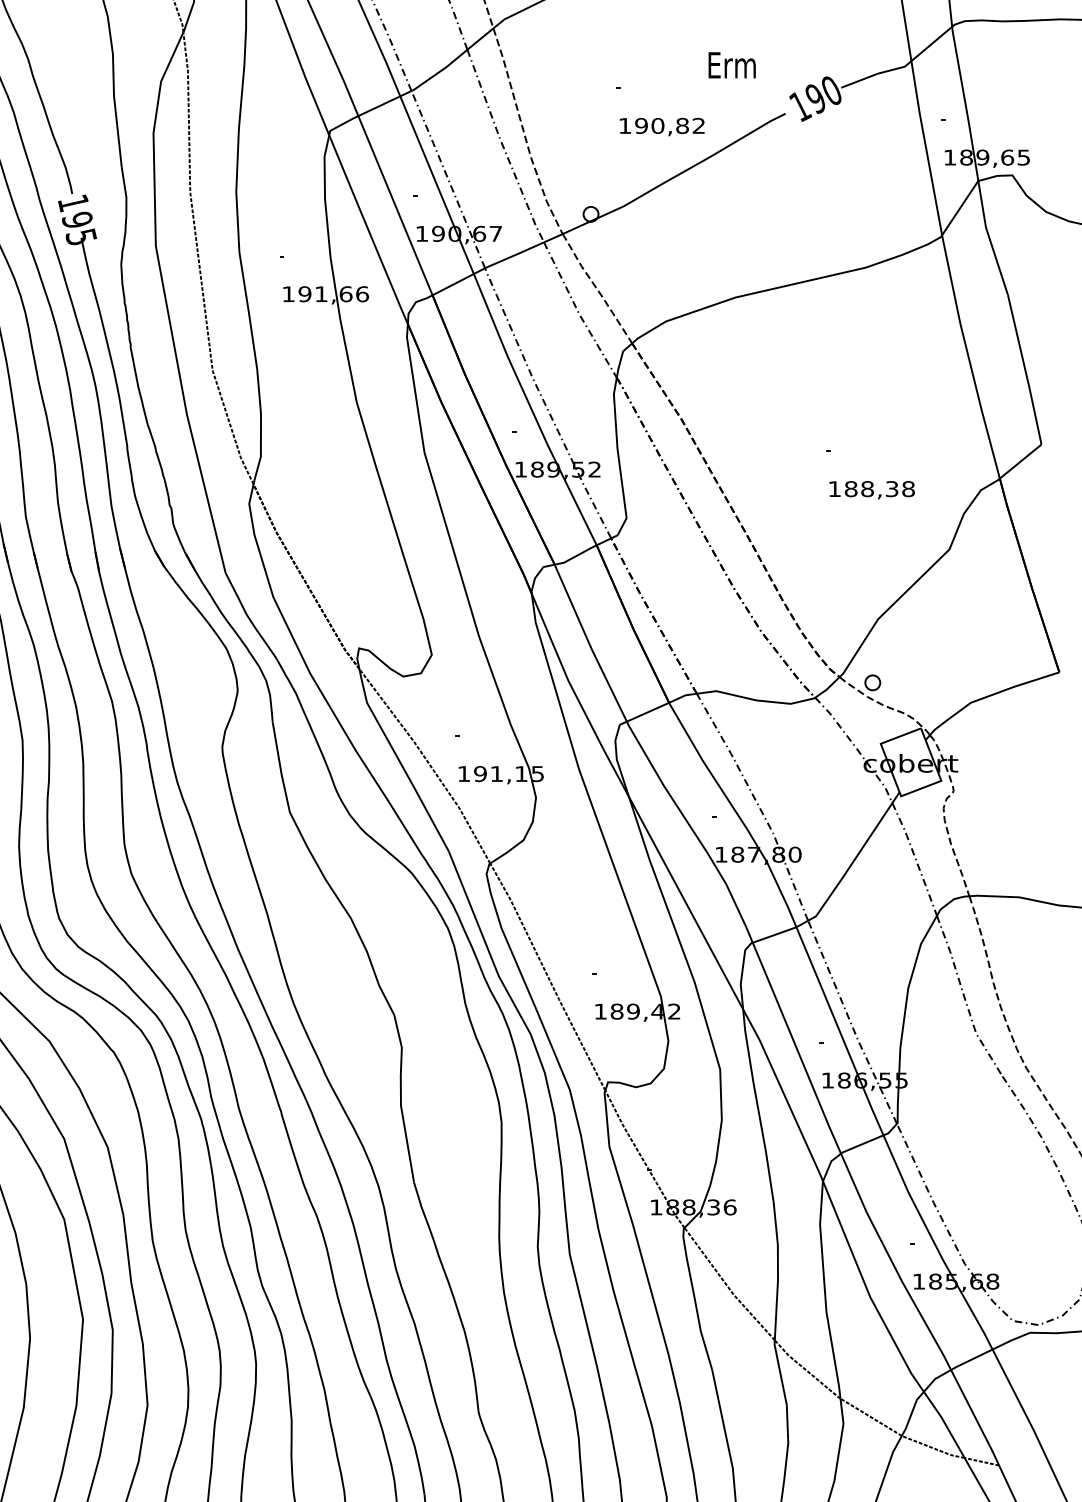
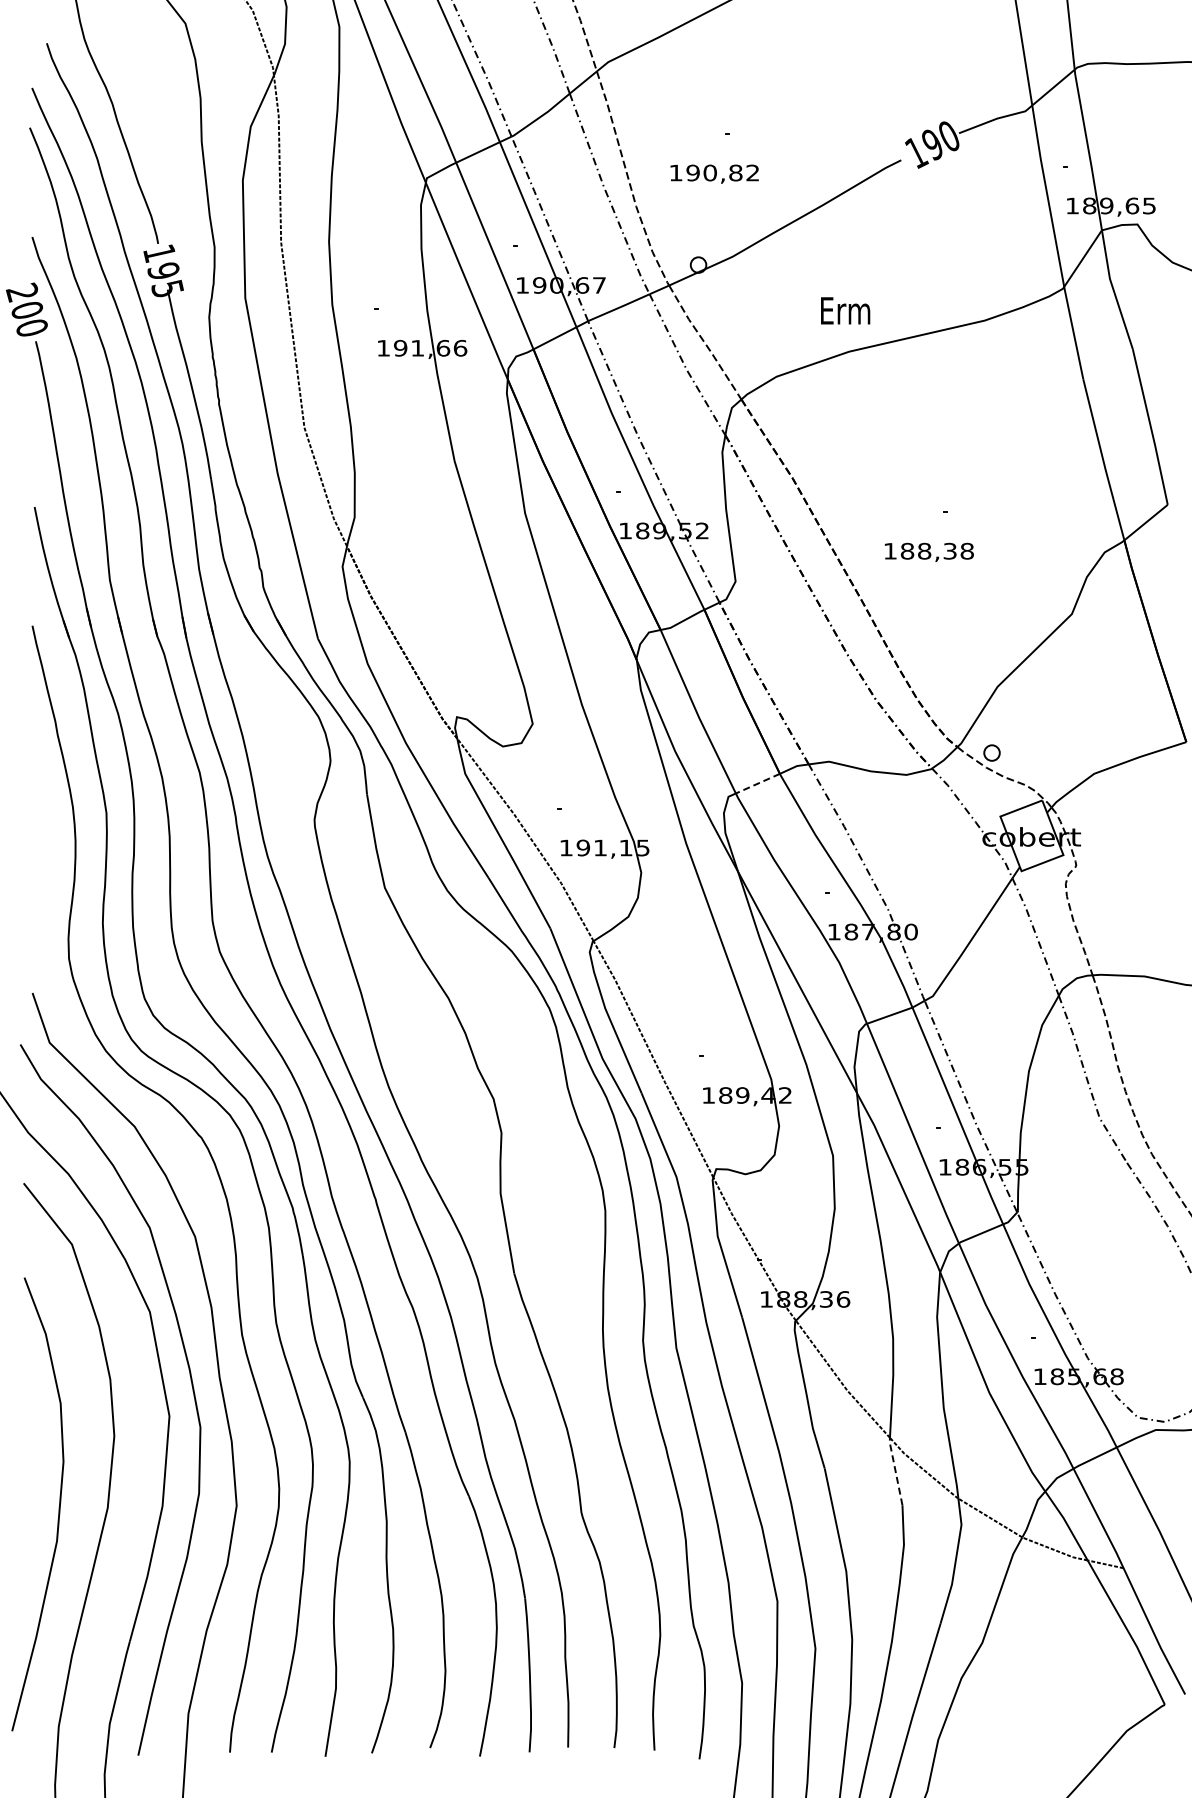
text: (732, 64) -> (845, 310), moved
text: (662, 126) -> (714, 173), moved
text: (871, 489) -> (928, 551), moved
line: (647, 712) -> (757, 783), solid -> dashed
line: (780, 1371) -> (895, 1470), solid -> dashed

